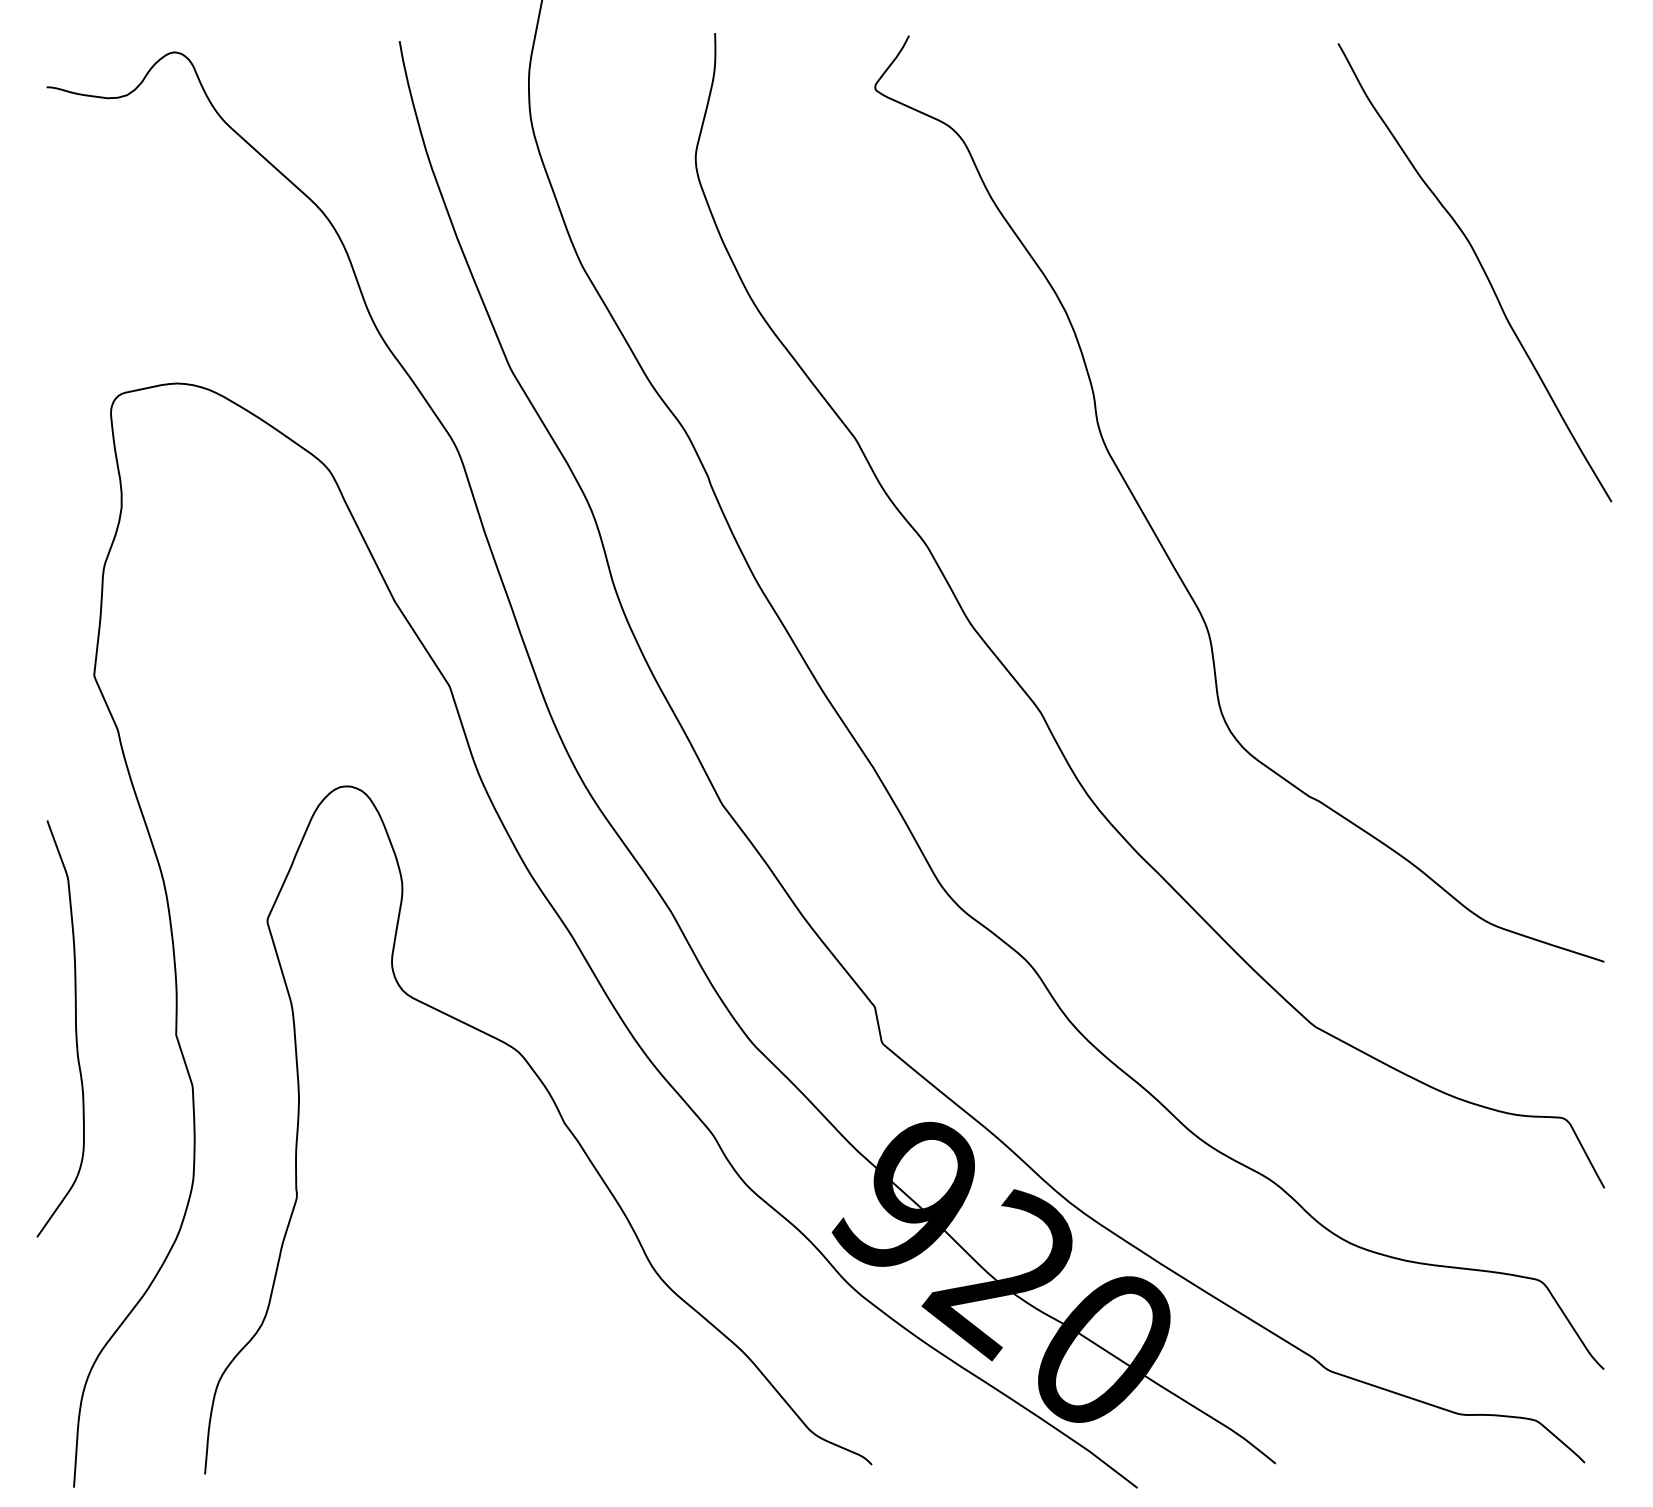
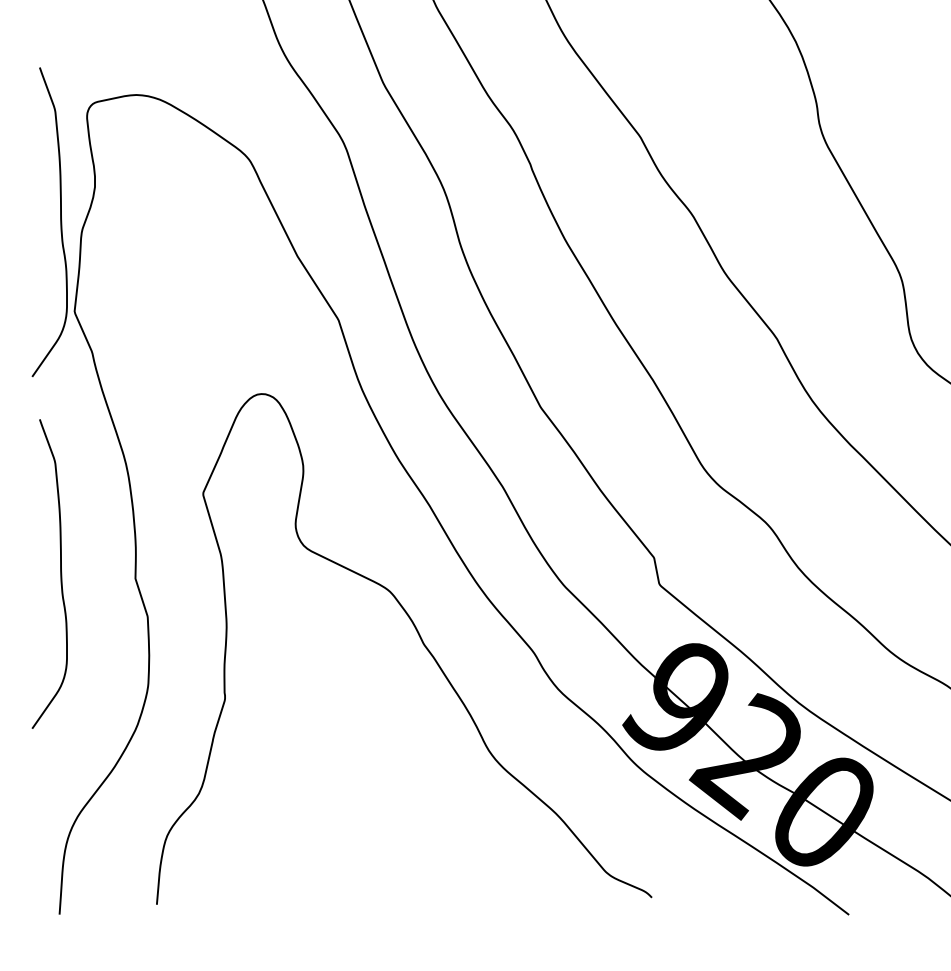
curve: (75, 554) -> (60, 221), added

